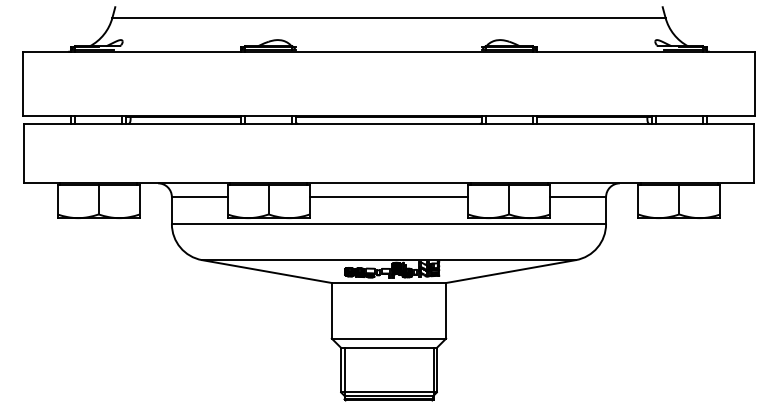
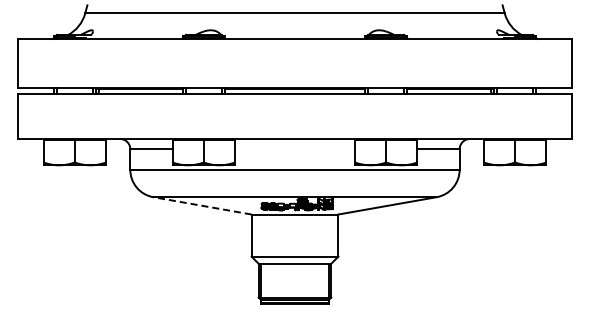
line: (388, 197) -> (294, 149), removed
line: (267, 271) -> (202, 205), solid -> dashed

